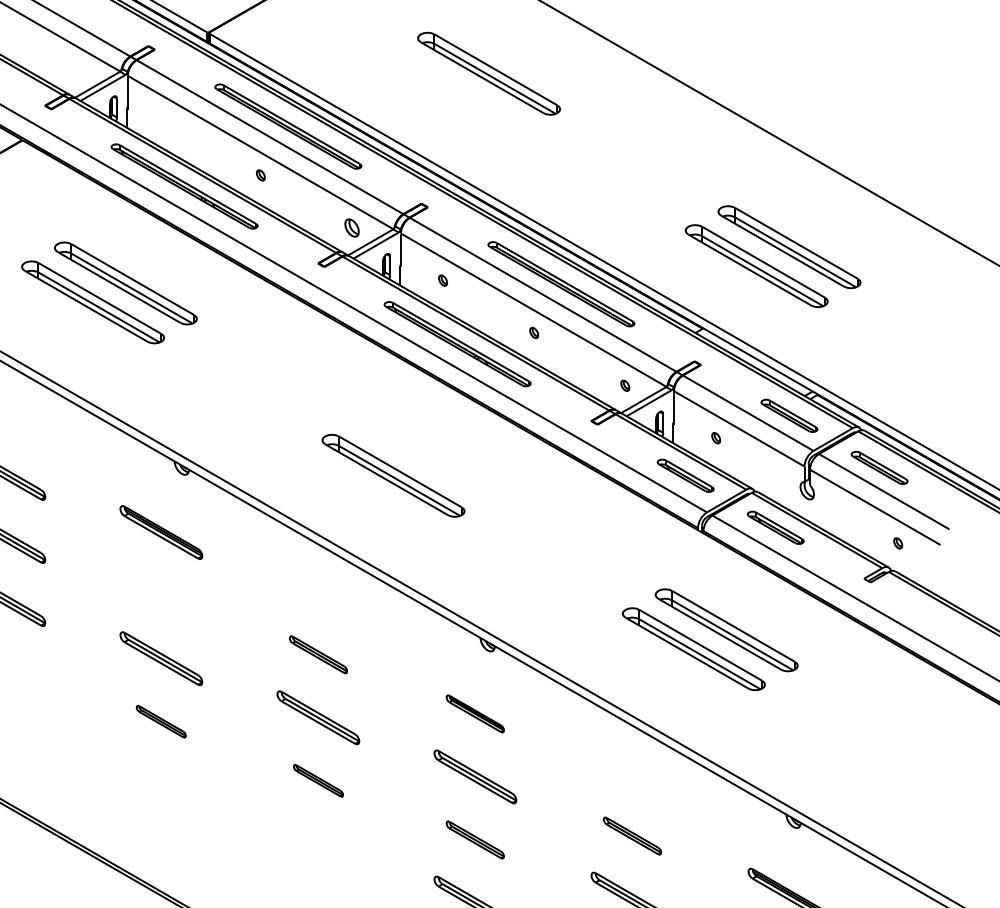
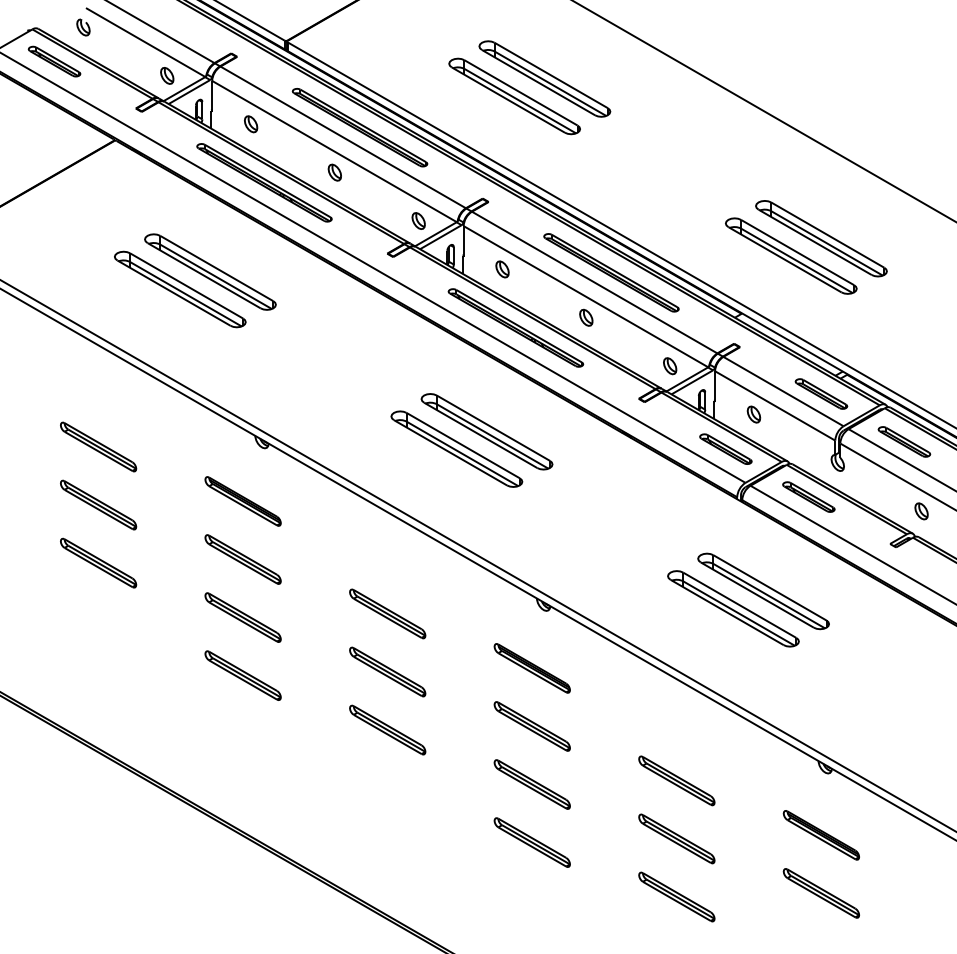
part: (79, 69) -> (167, 75), added
part: (456, 92) -> (514, 96), added
part: (170, 123) -> (251, 124), added
part: (260, 175) -> (334, 172), size x1.67
part: (443, 280) -> (502, 269), size x1.67
part: (534, 332) -> (586, 317), size x1.67
part: (625, 385) -> (670, 366), size x1.67
part: (715, 438) -> (753, 414), size x1.67
part: (425, 456) -> (486, 431), added
part: (898, 543) -> (921, 511), size x1.67
part: (160, 595) -> (242, 559), added
part: (318, 654) -> (387, 613), size x1.43
part: (474, 714) -> (531, 668), size x1.43
part: (160, 721) -> (242, 675), size x1.67
part: (318, 780) -> (387, 729), size x1.67
part: (632, 835) -> (676, 780), size x1.43
part: (474, 839) -> (531, 784), size x1.43

